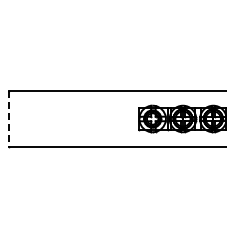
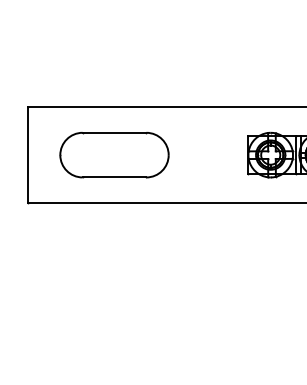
part: (59, 118) -> (114, 154), added
line: (8, 119) -> (28, 155), dashed -> solid

